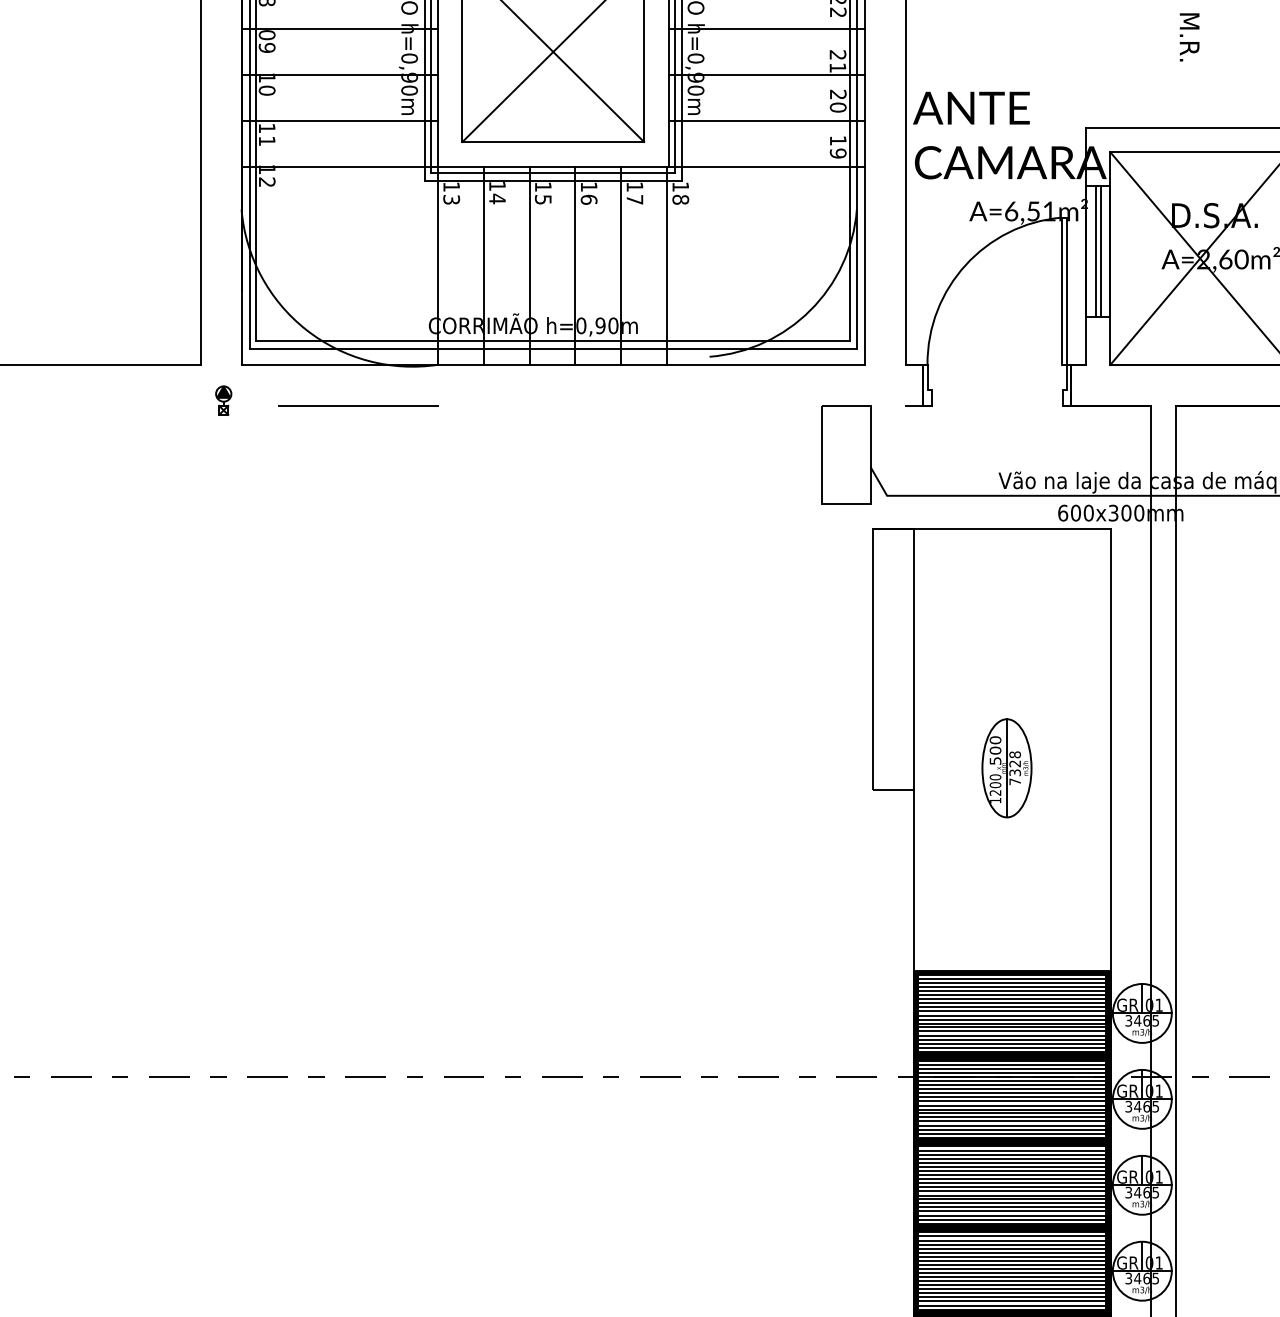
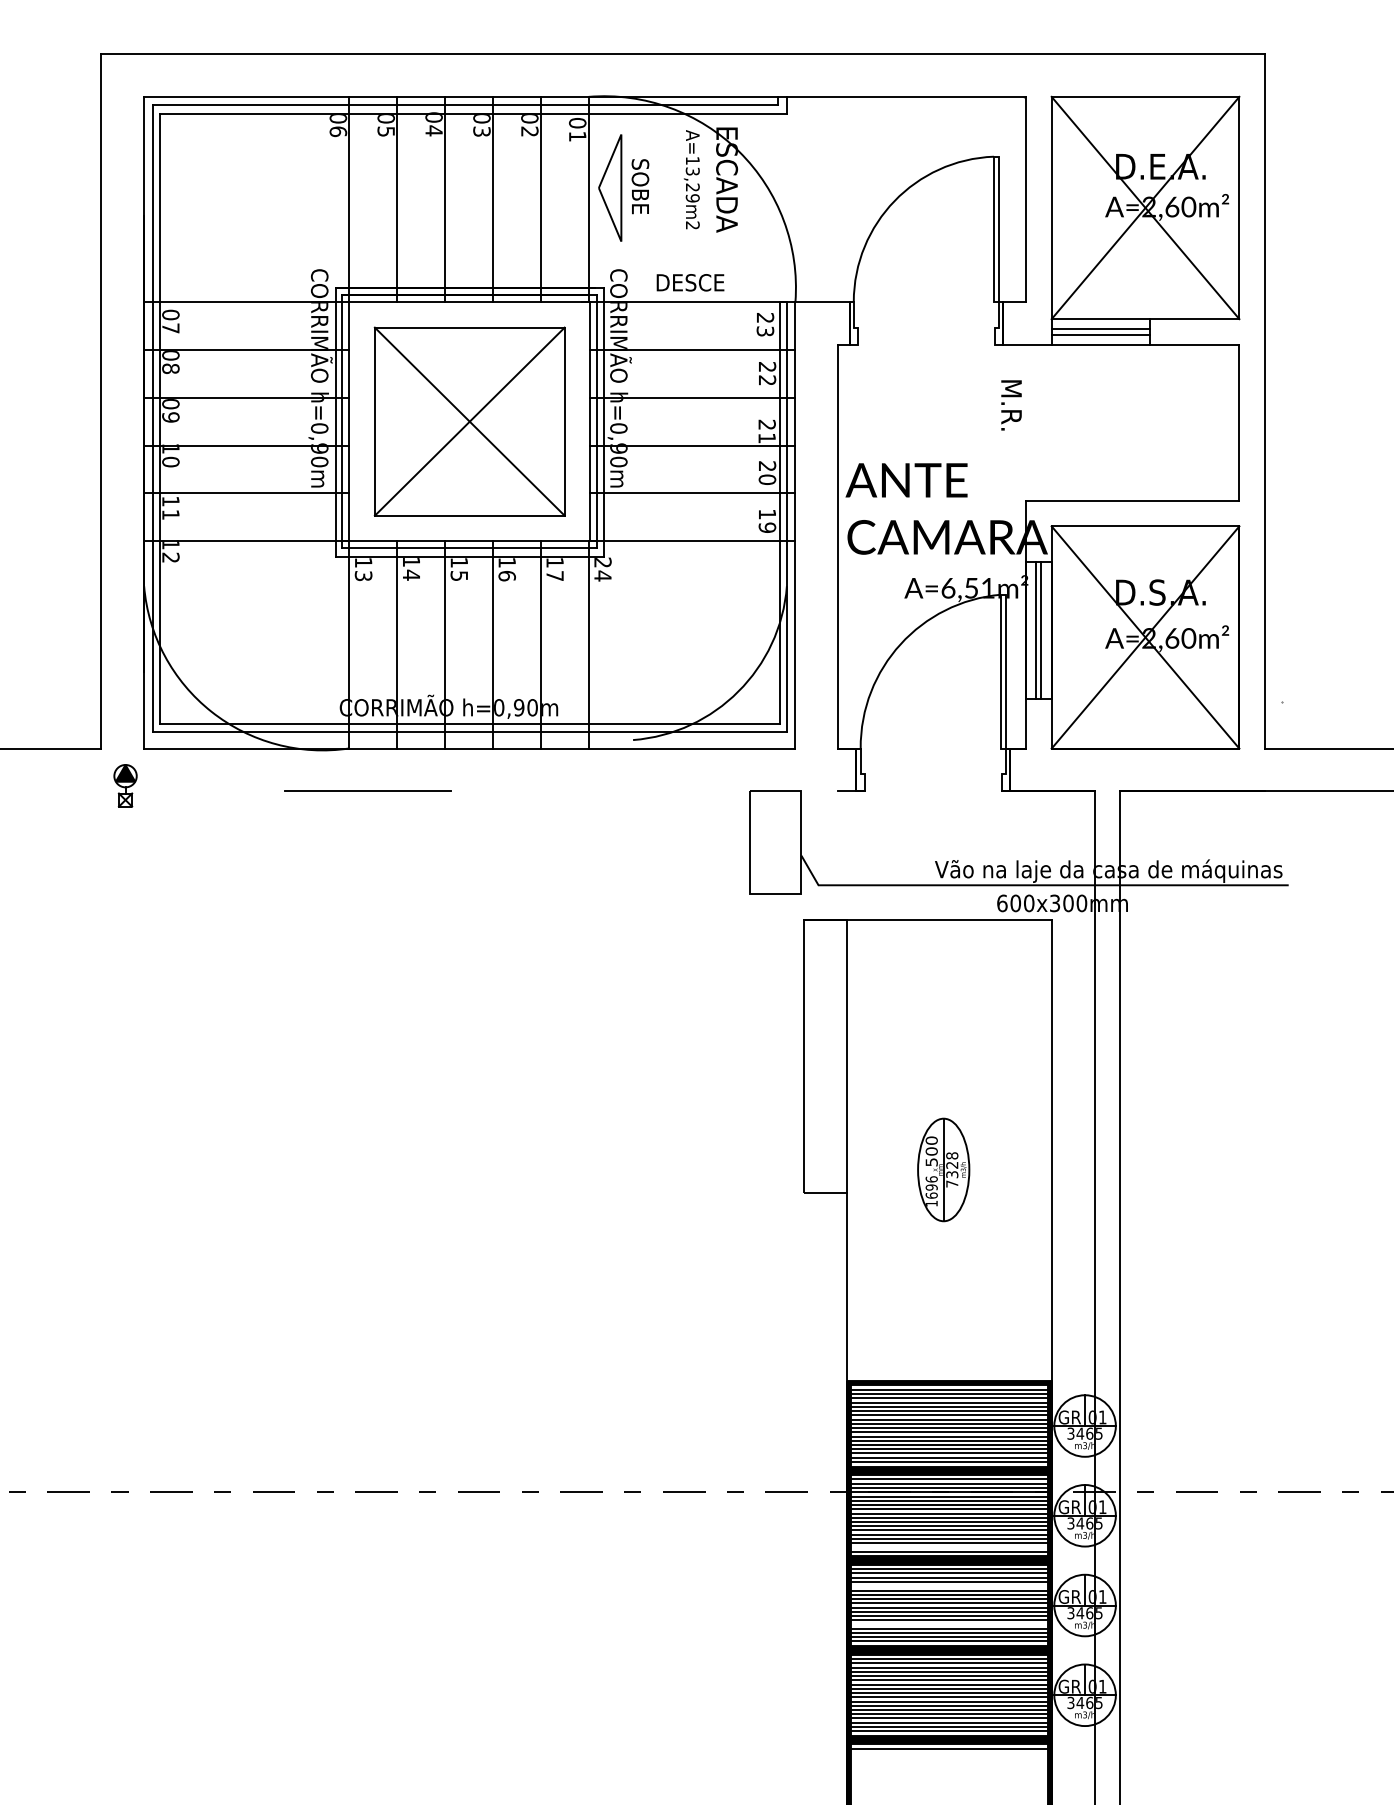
text: (1189, 37) -> (1011, 405), moved
text: (680, 193) -> (602, 569), 18 -> 24
part: (223, 400) -> (125, 785), size x1.4
line: (357, 405) -> (367, 790), moved
text: (995, 785) -> (931, 1187), 1200 -> 1696
line: (1012, 1129) -> (949, 1547), removed
line: (1012, 1167) -> (949, 1586), removed
line: (1012, 1203) -> (949, 1624), removed

